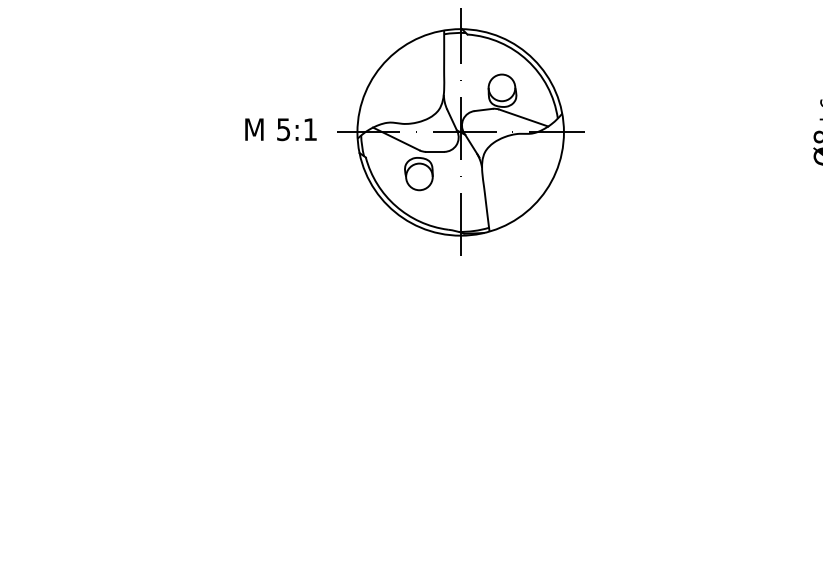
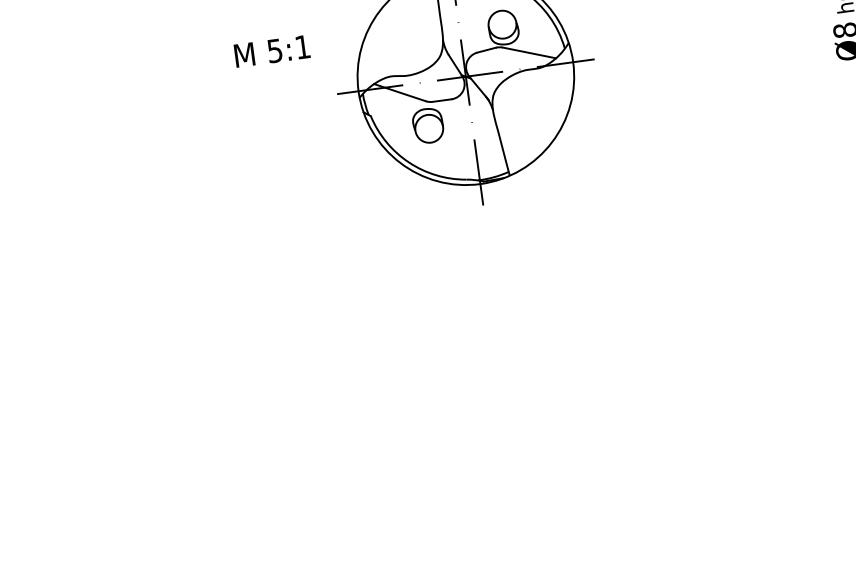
text: (280, 129) -> (271, 51), moved

